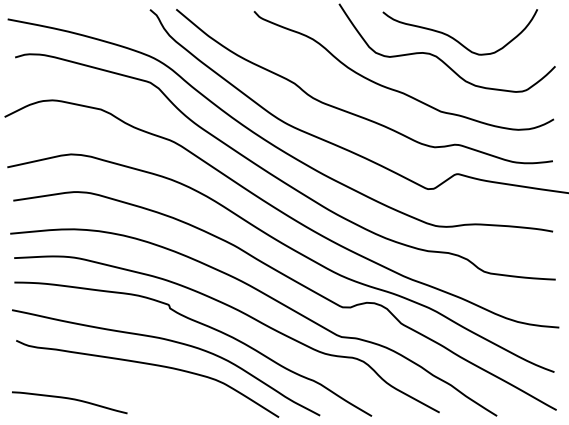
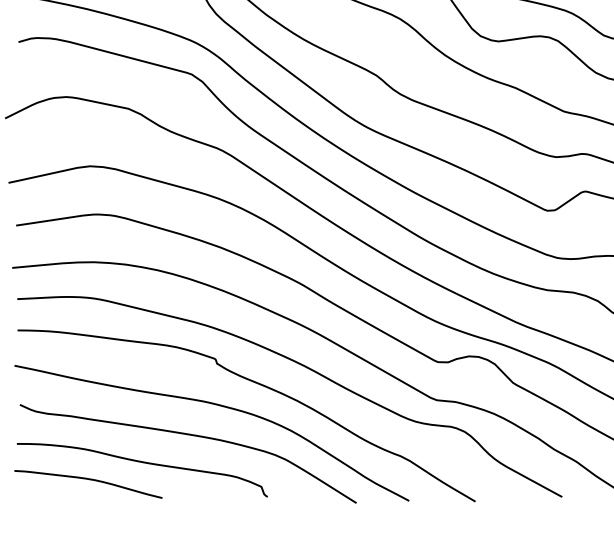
curve: (111, 386) -> (141, 463), added

